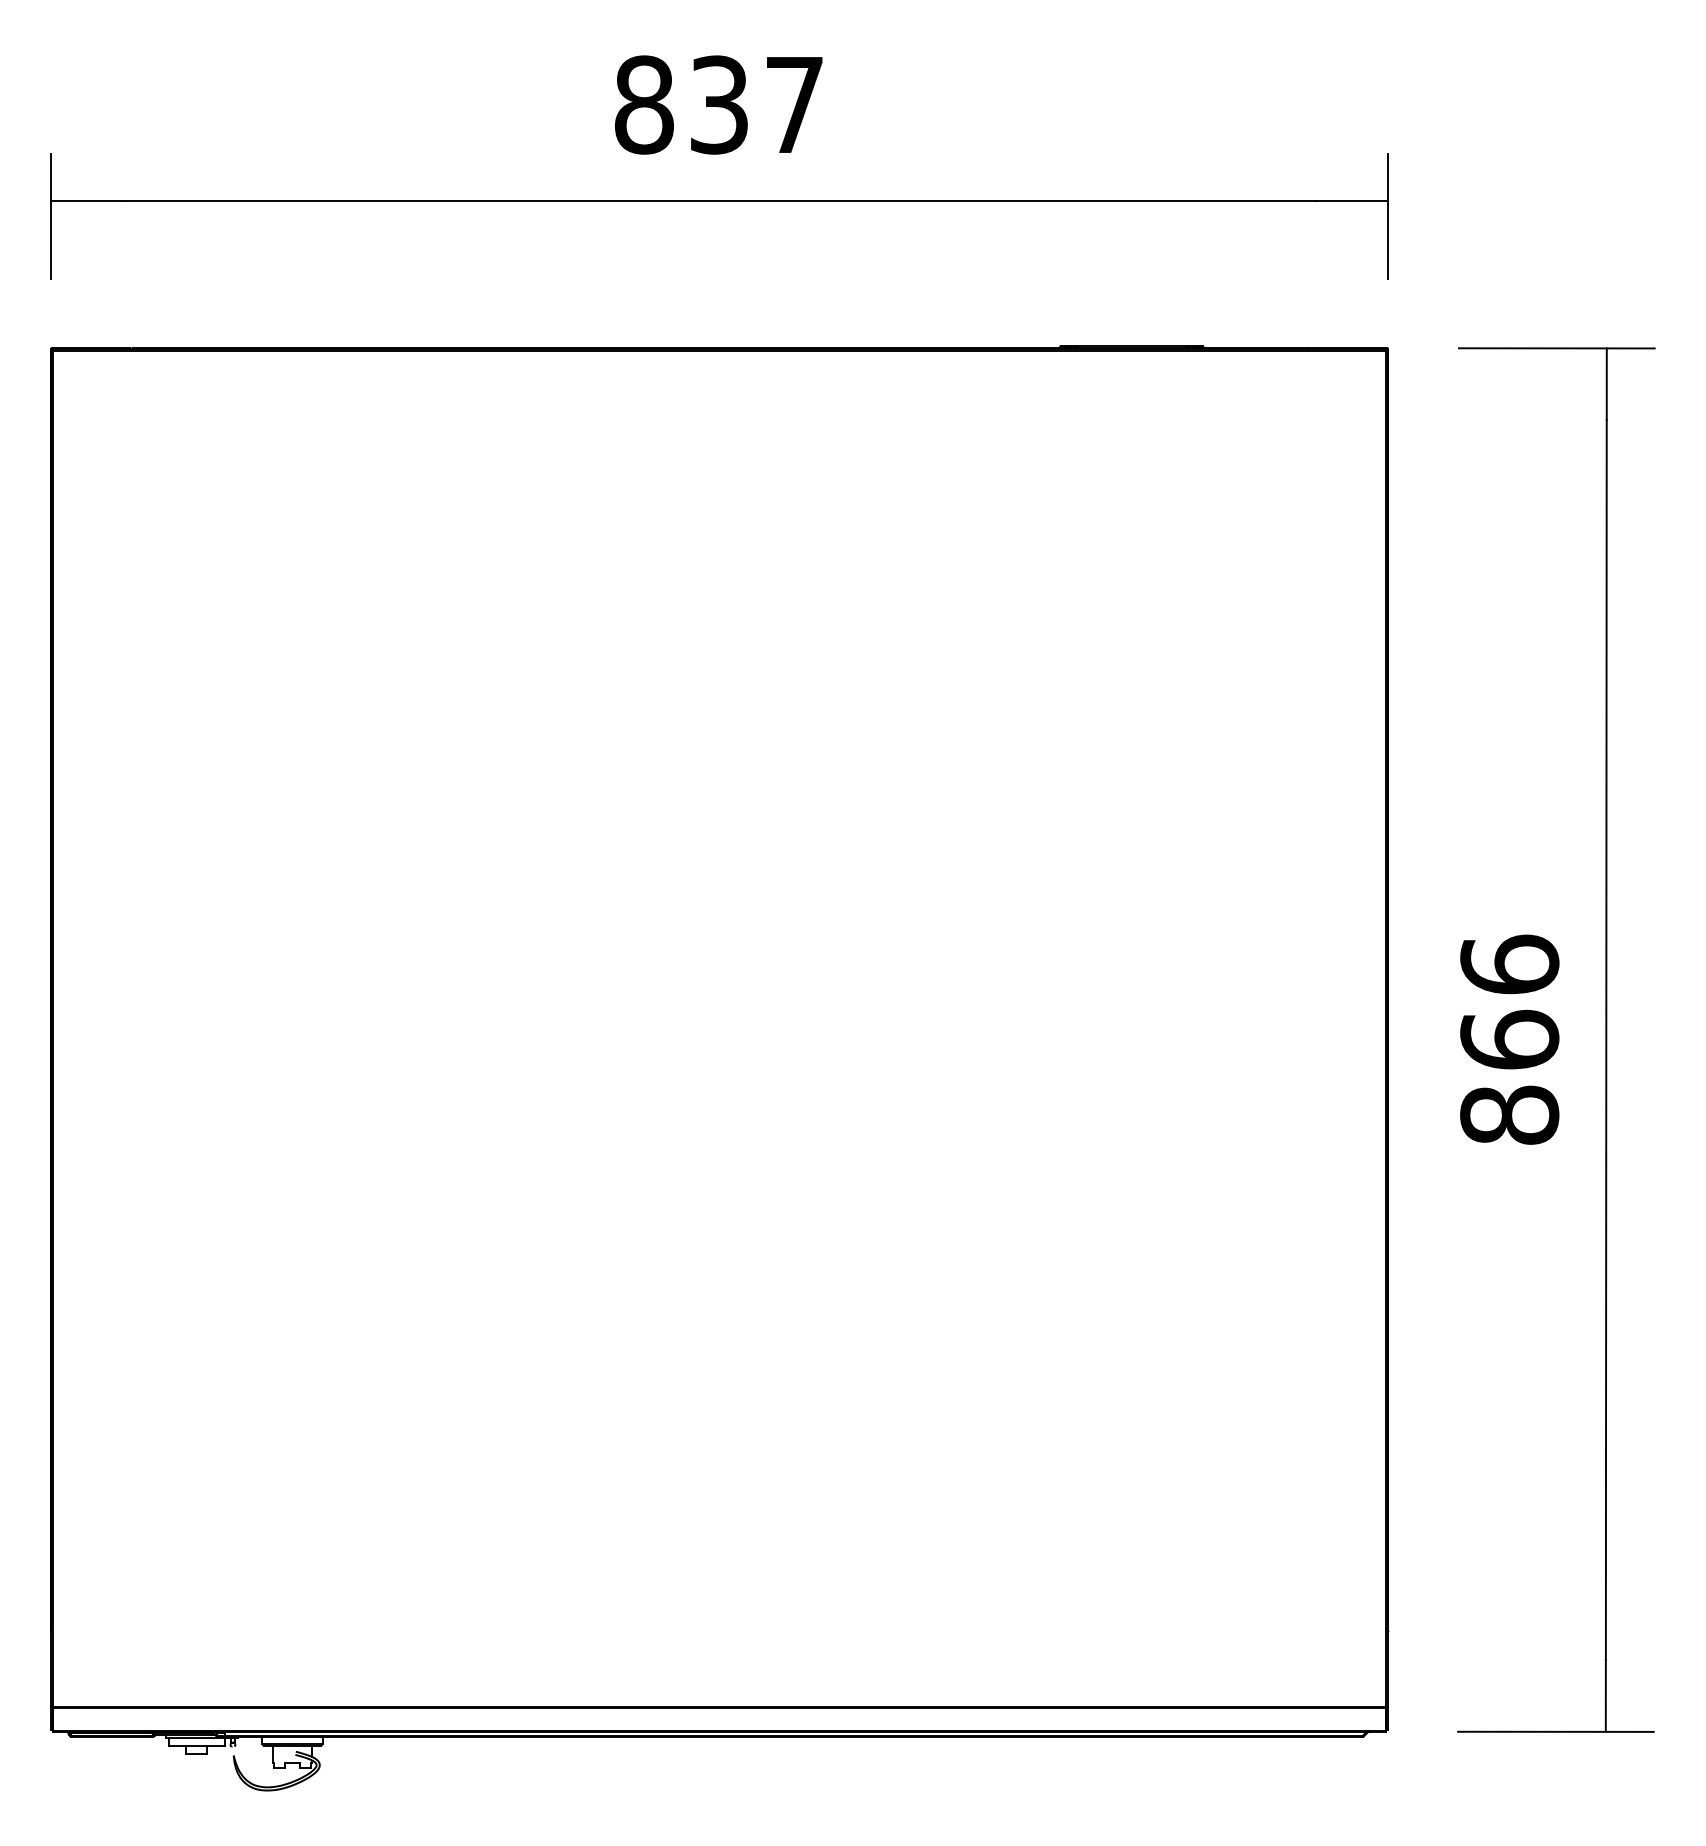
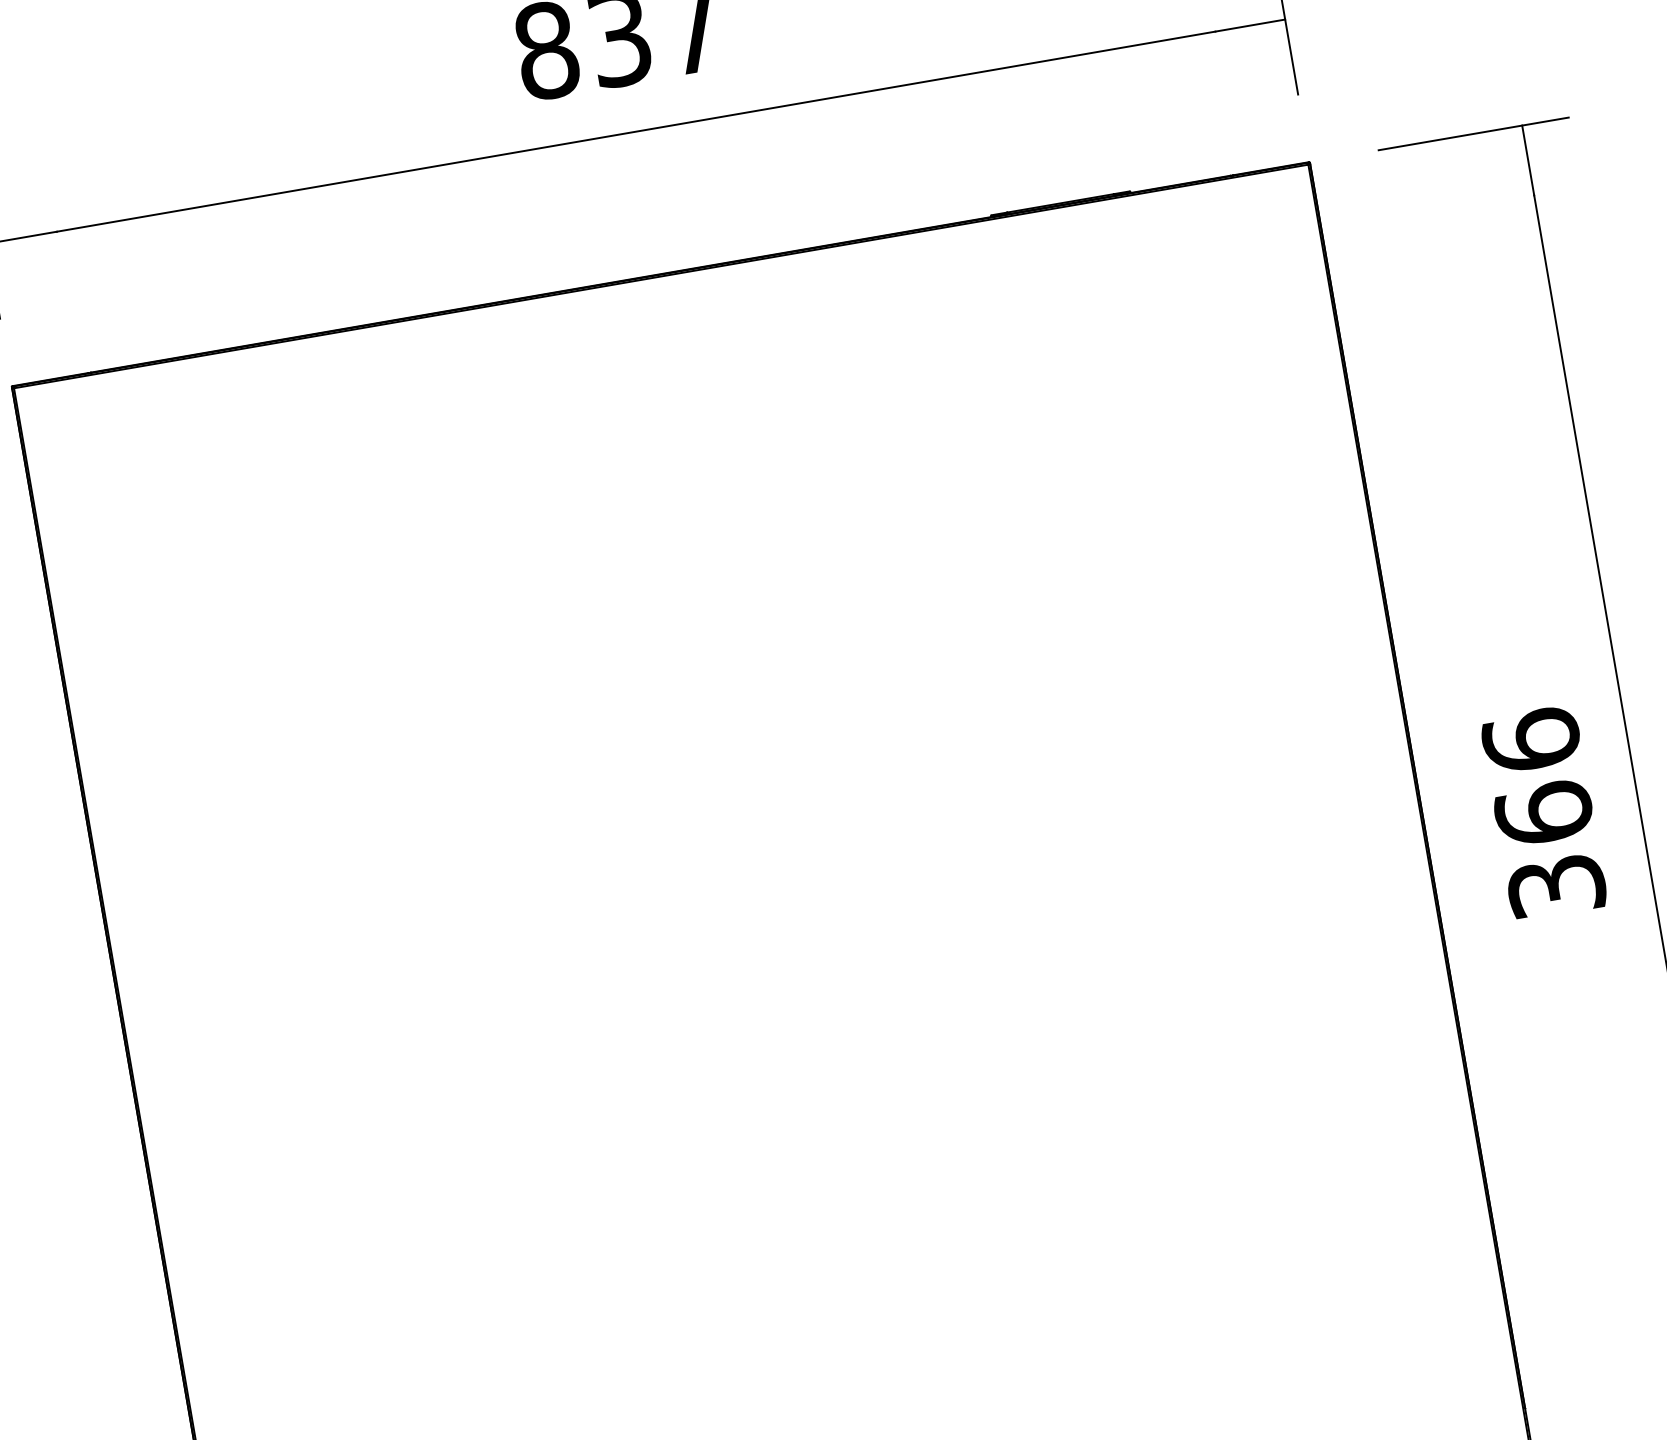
text: (1509, 1114) -> (1556, 885), 866 -> 366

